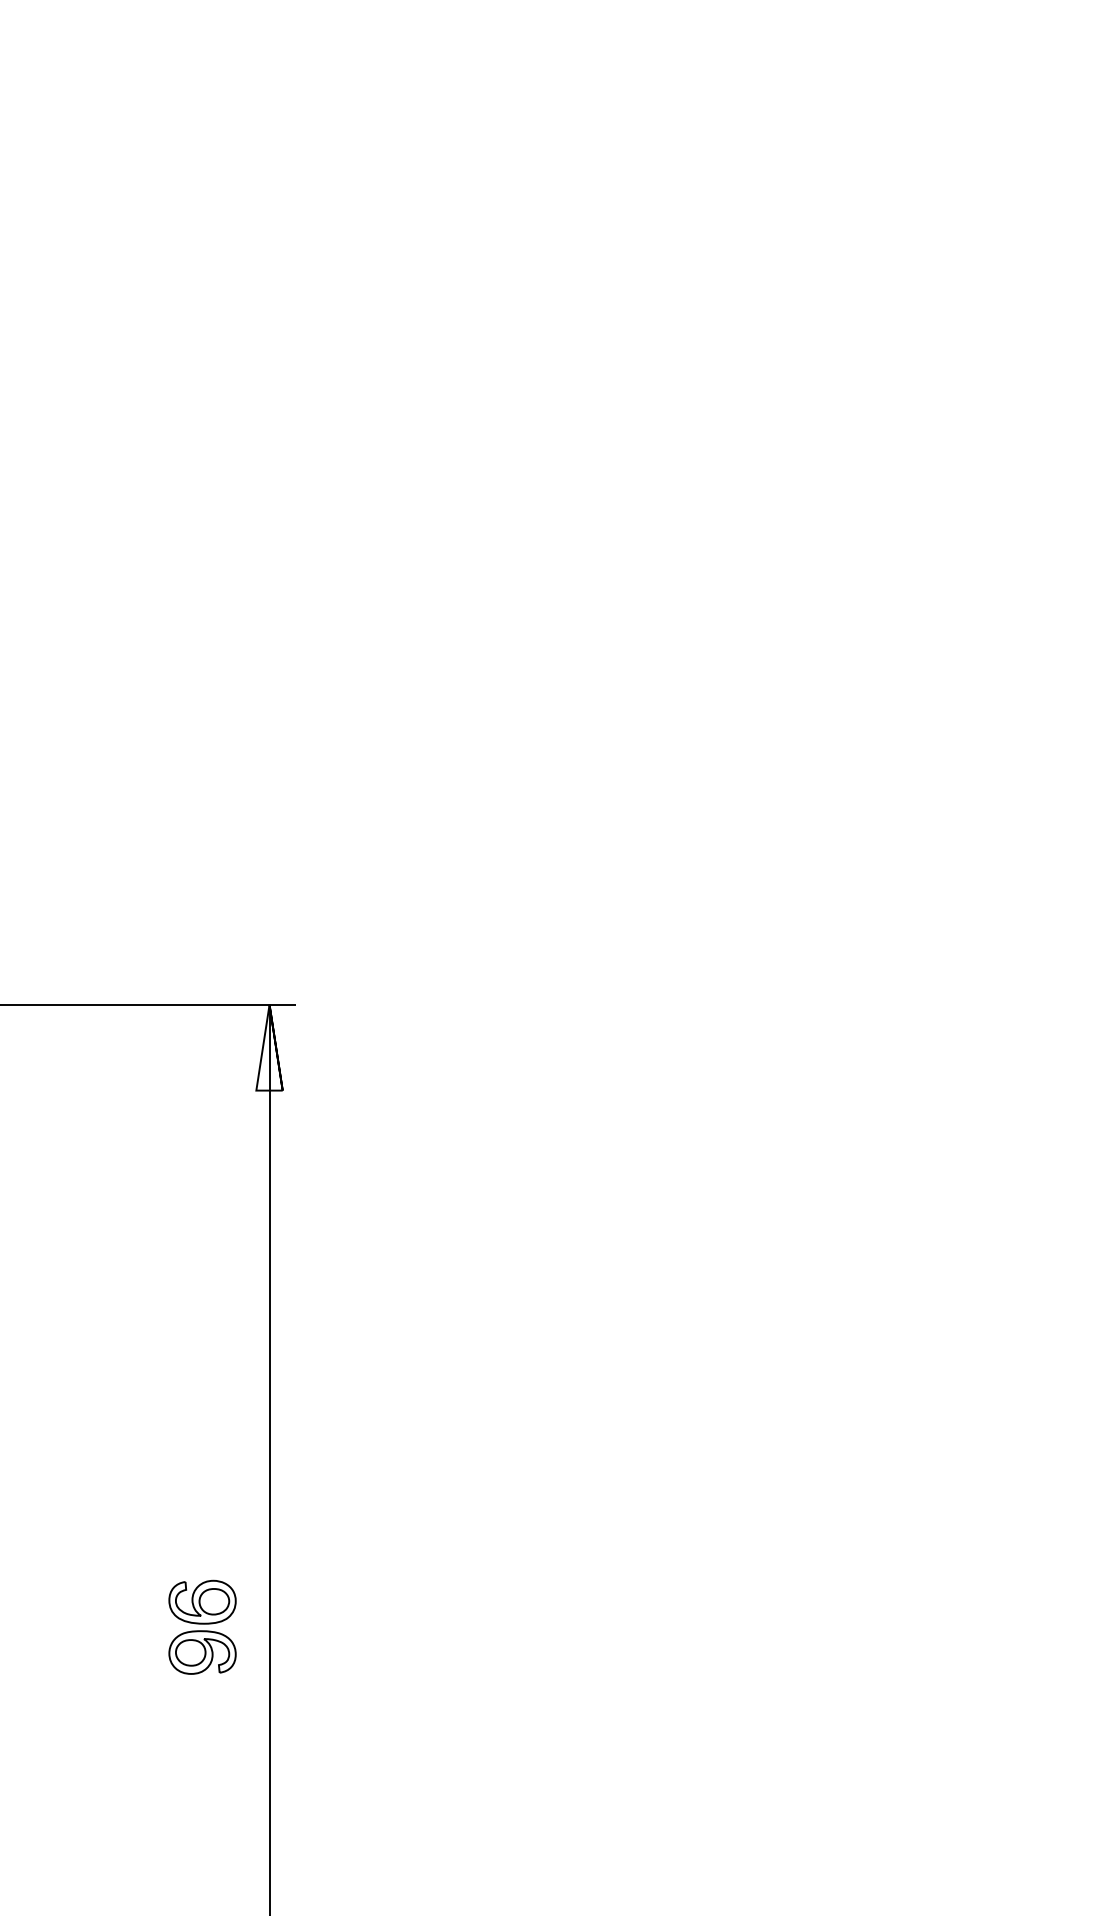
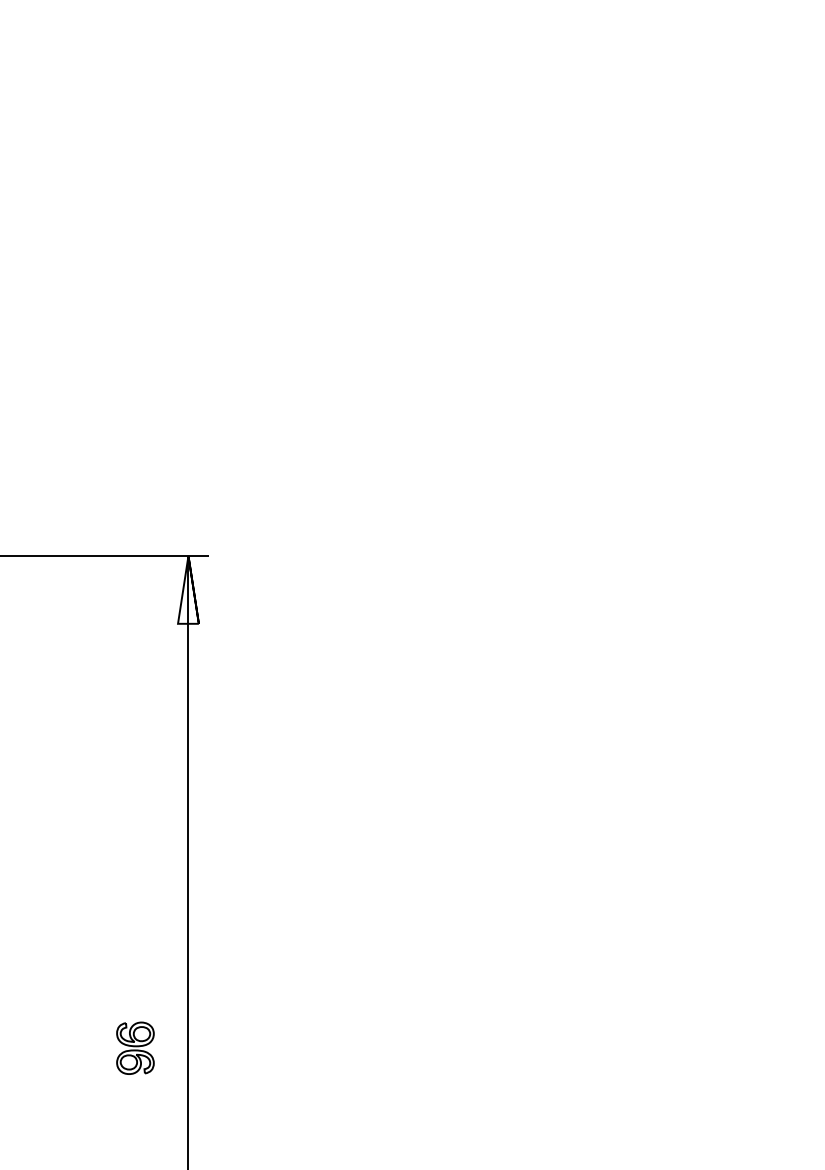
part: (202, 1626) -> (135, 1047), size x0.7

